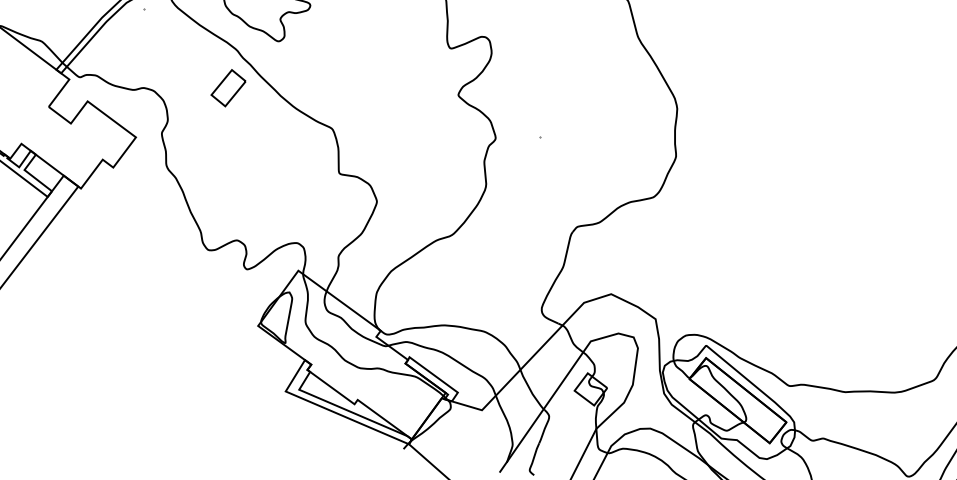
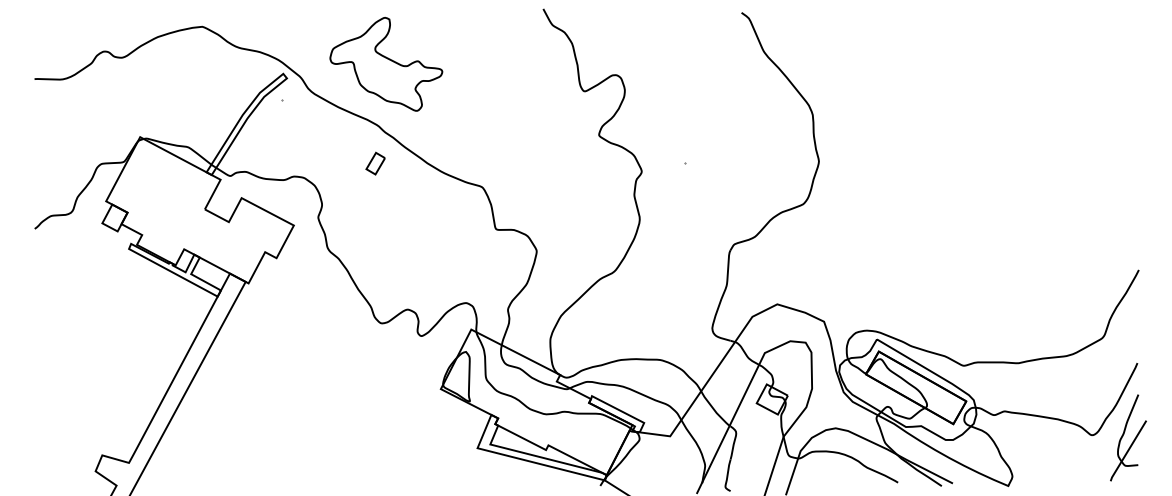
part: (228, 87) -> (375, 163), size x0.6

